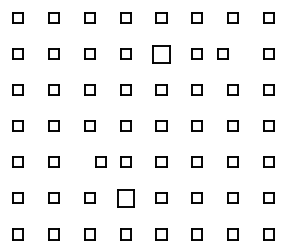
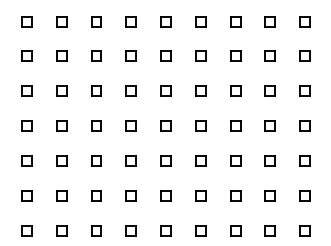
part: (160, 53) -> (165, 55), size x0.62
part: (222, 53) -> (235, 55), moved
part: (101, 161) -> (96, 160), moved
part: (124, 197) -> (130, 195), size x0.62

